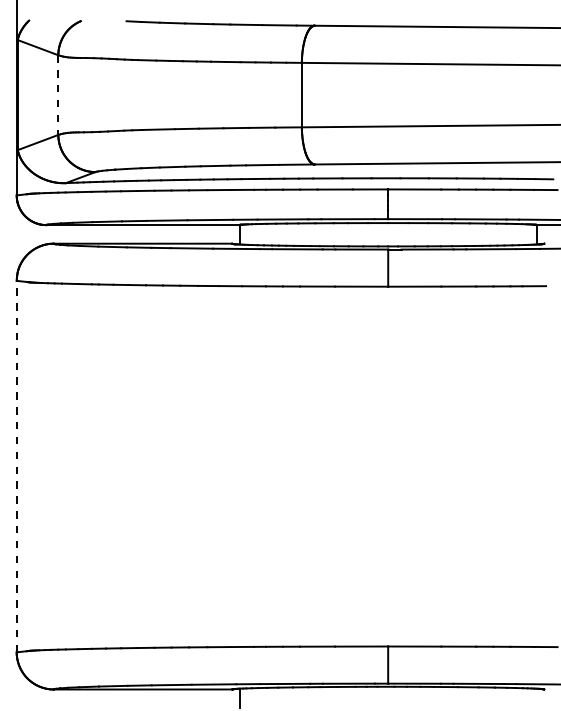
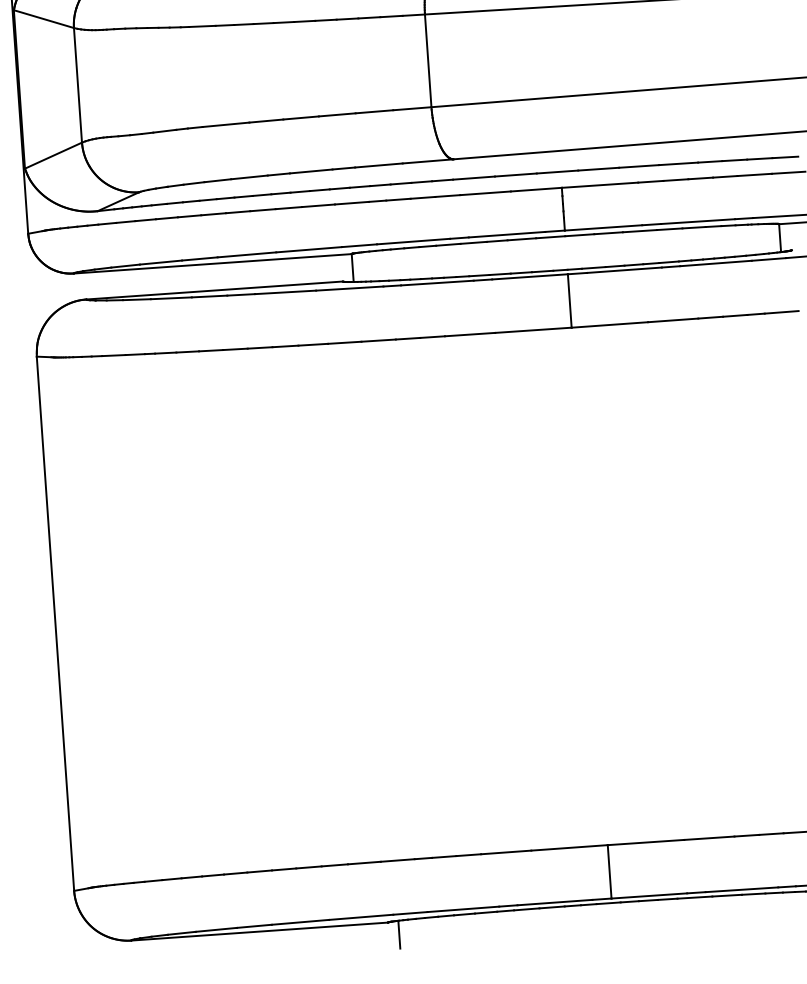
line: (58, 95) -> (78, 85), dashed -> solid
line: (16, 466) -> (55, 623), dashed -> solid

